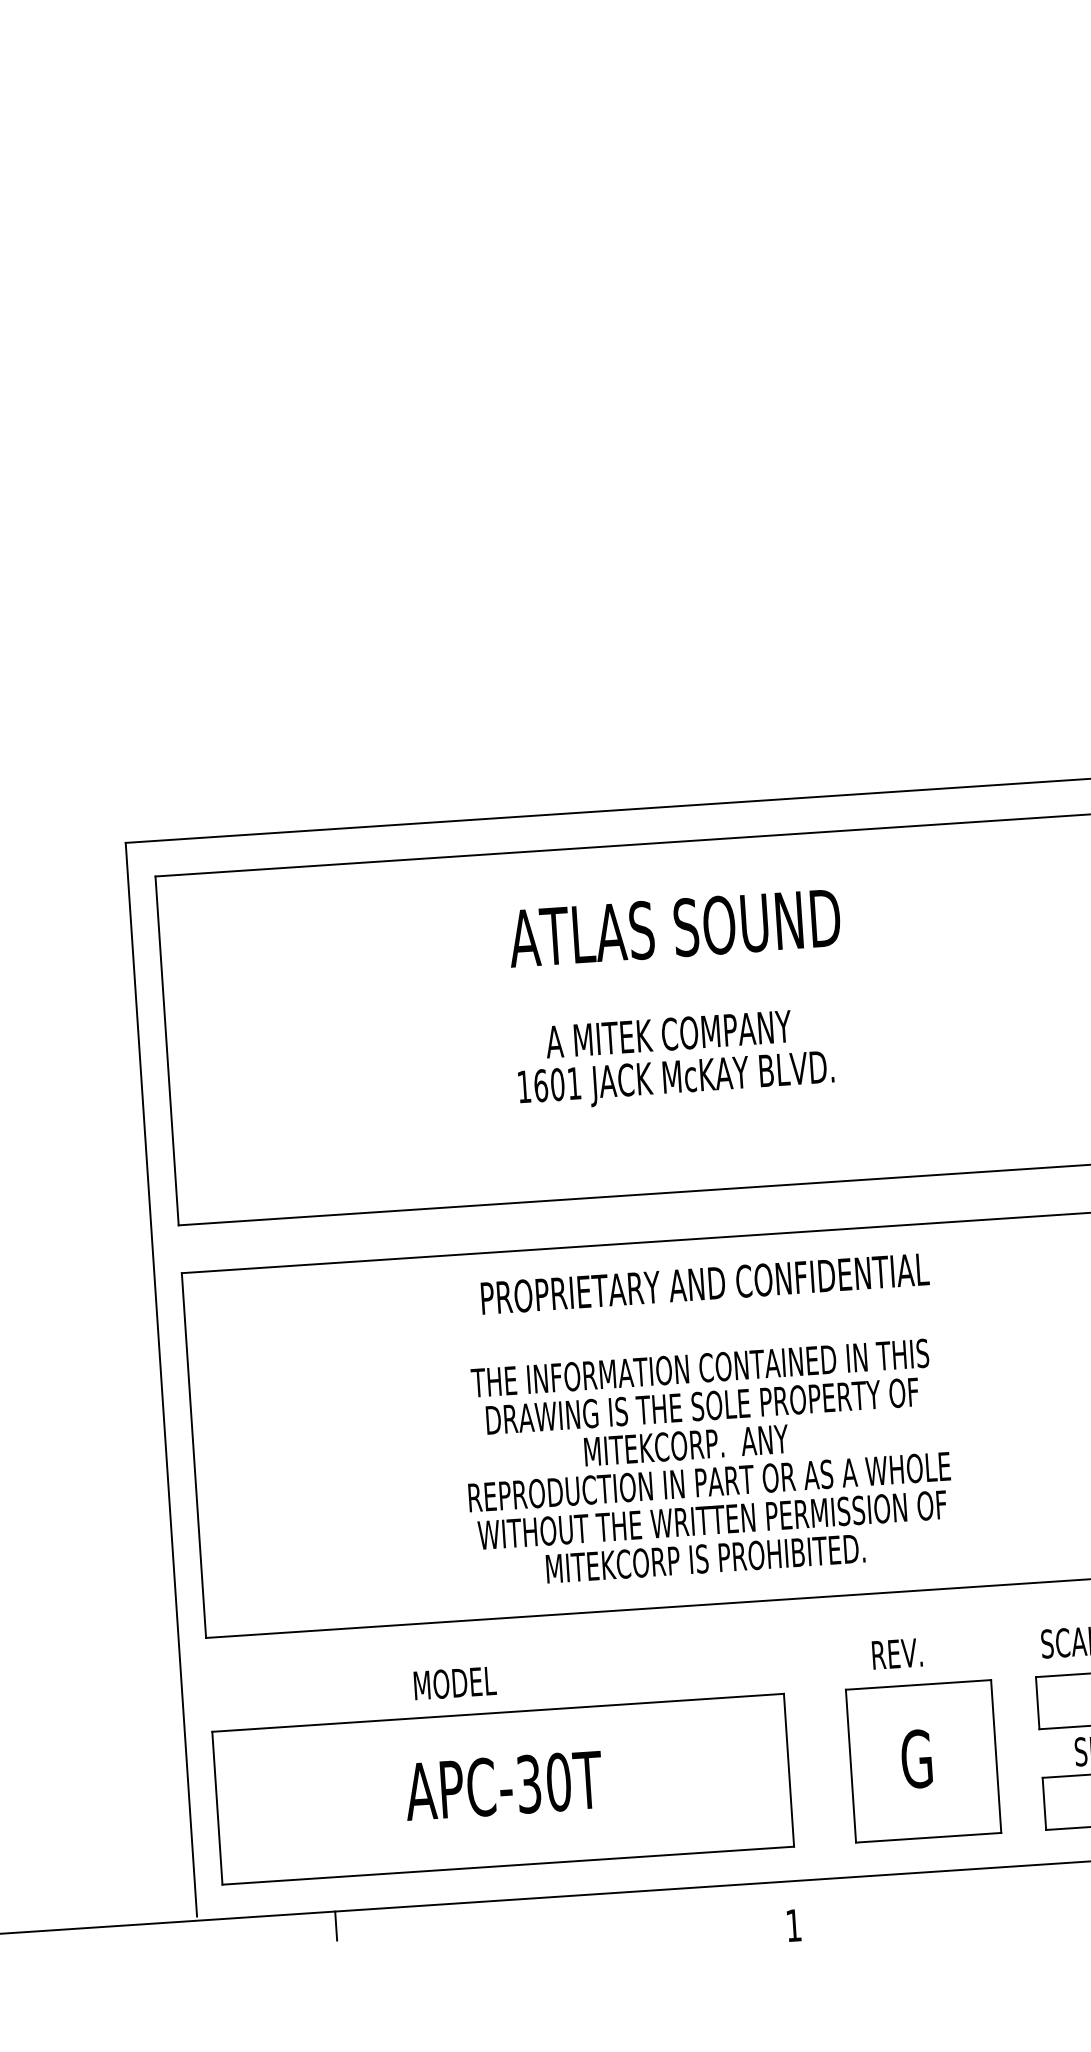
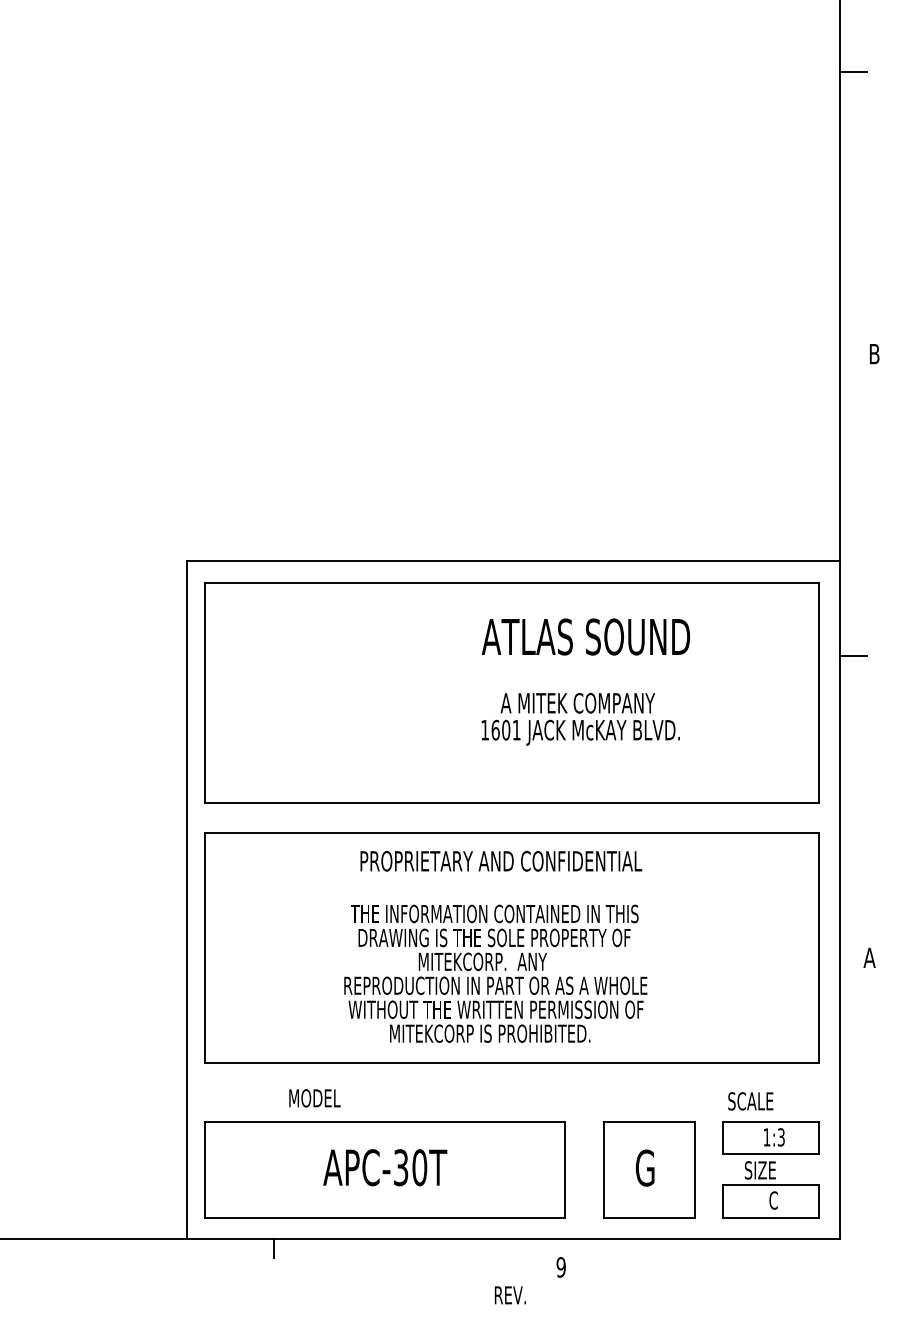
text: (678, 998) -> (585, 681), moved
text: (704, 1419) -> (495, 946), moved
text: (895, 1654) -> (509, 1295), moved
text: (454, 1683) -> (314, 1098), moved
text: (792, 1925) -> (560, 1267), 1 -> 9

